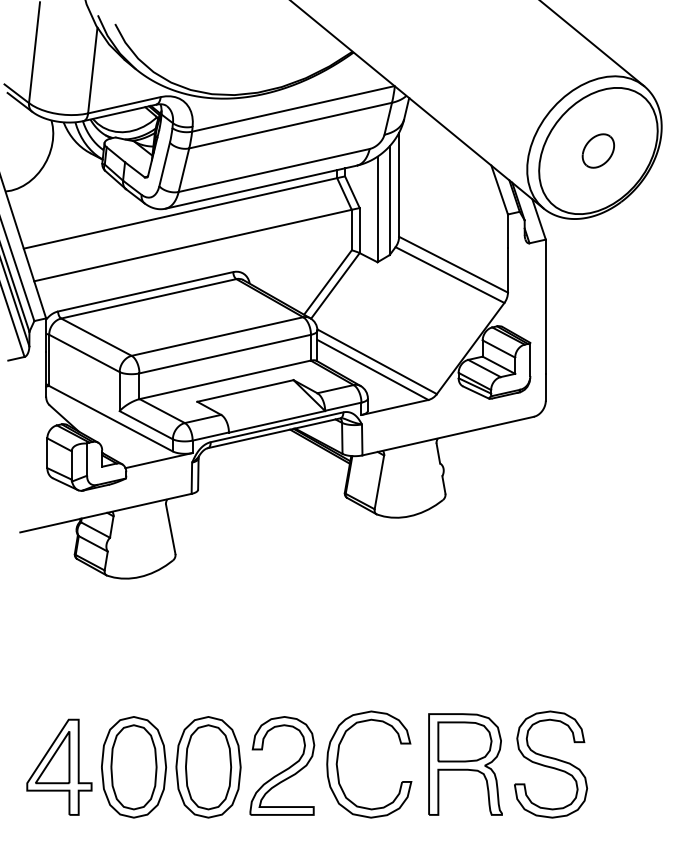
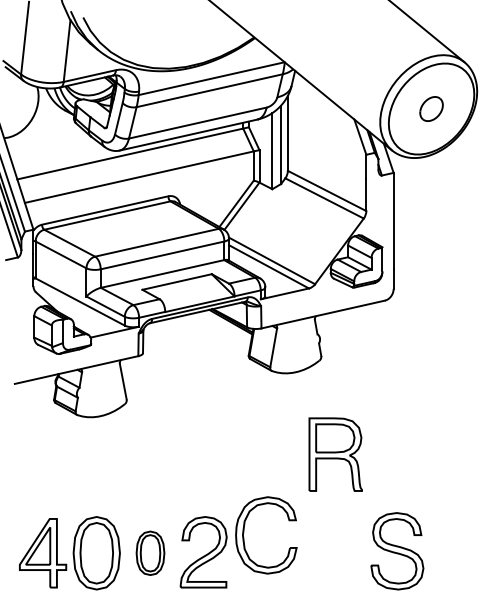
part: (338, 760) -> (244, 532), moved
part: (465, 764) -> (335, 454), moved
part: (208, 767) -> (150, 553), size x0.6

